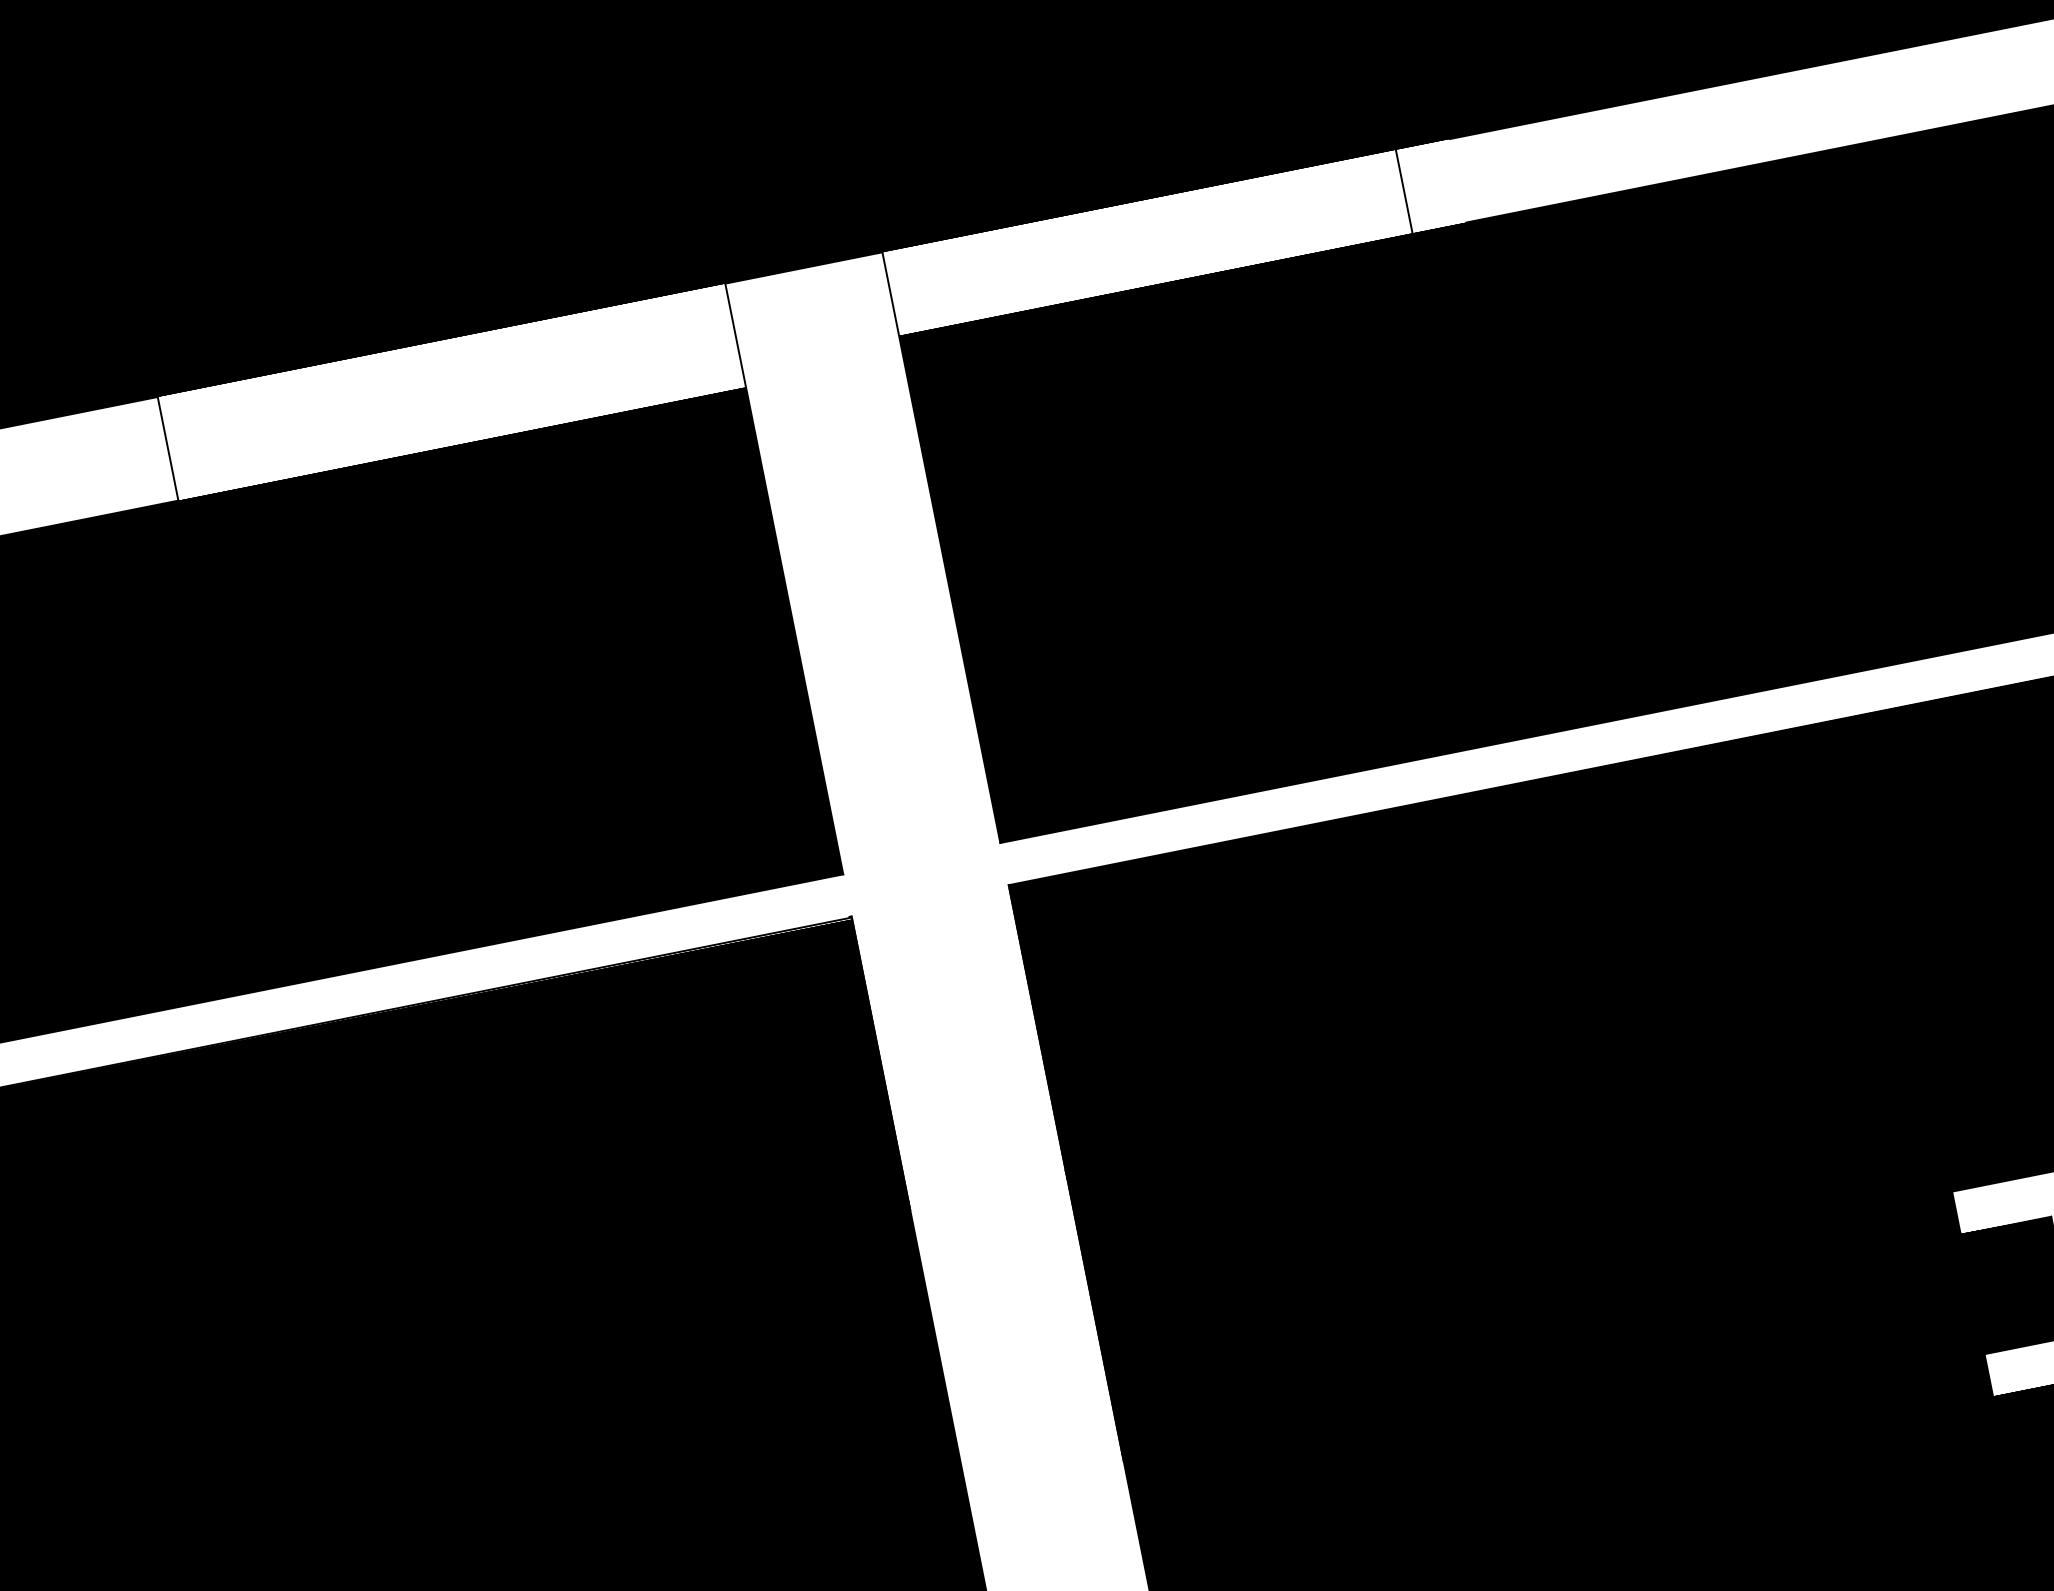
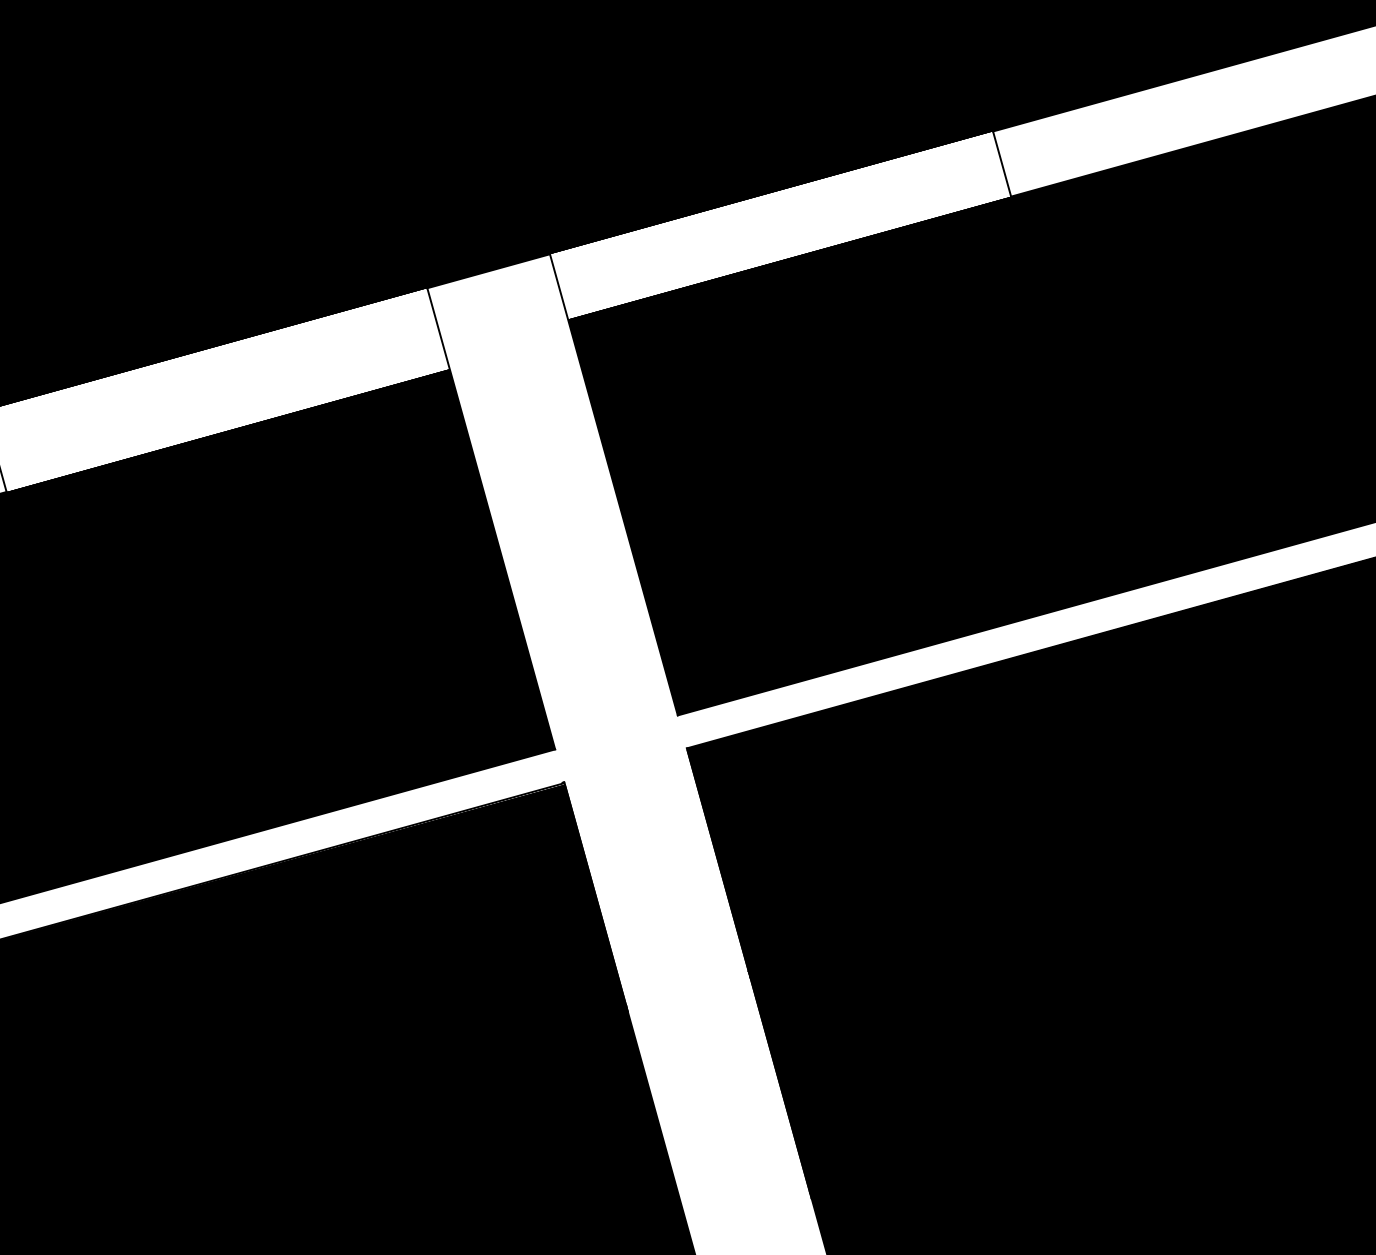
line: (1403, 191) -> (1001, 163), moved

